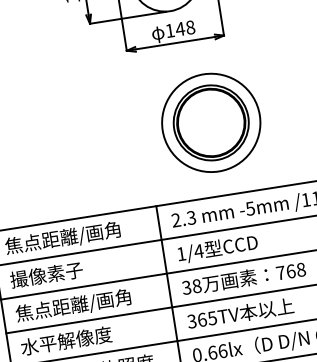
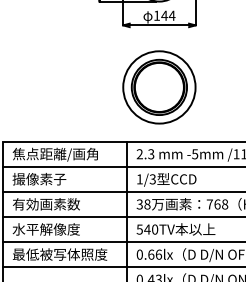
text: (189, 27) -> (171, 15), 148 -> 144
part: (211, 122) -> (159, 87), moved
text: (198, 251) -> (152, 179), 1/4 -> 1/3
text: (72, 305) -> (54, 204), 焦点距離/画角 -> 有効画素数
text: (202, 319) -> (147, 229), 365TV -> 540TV

